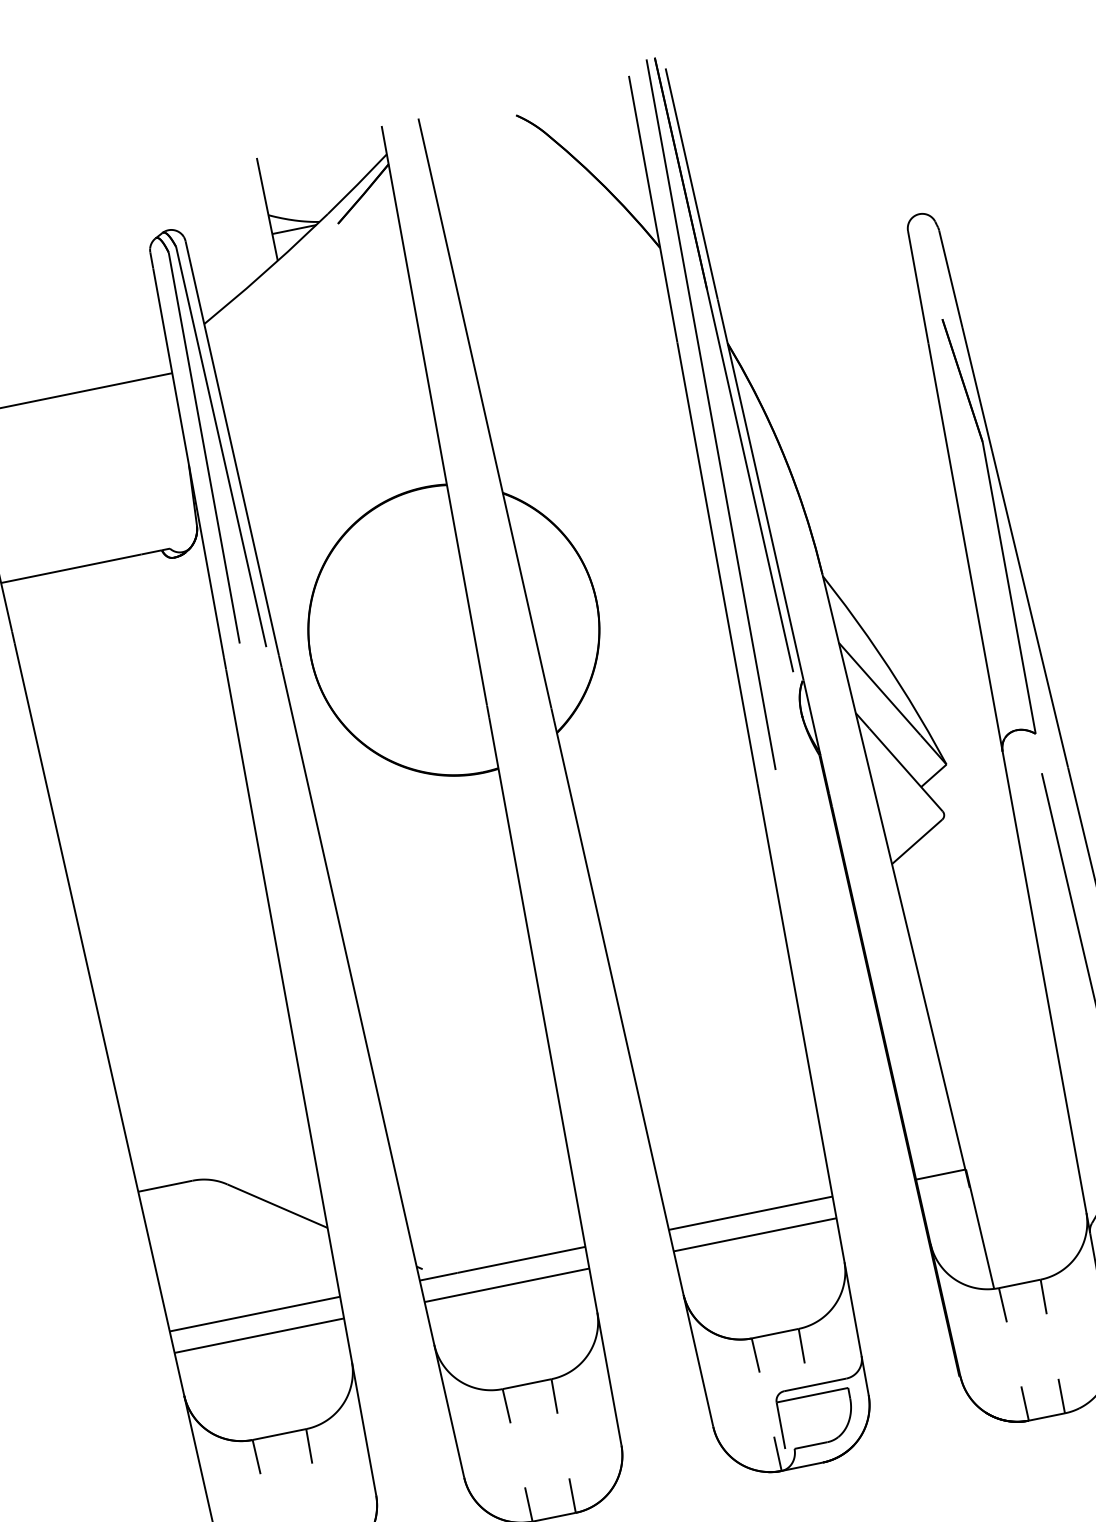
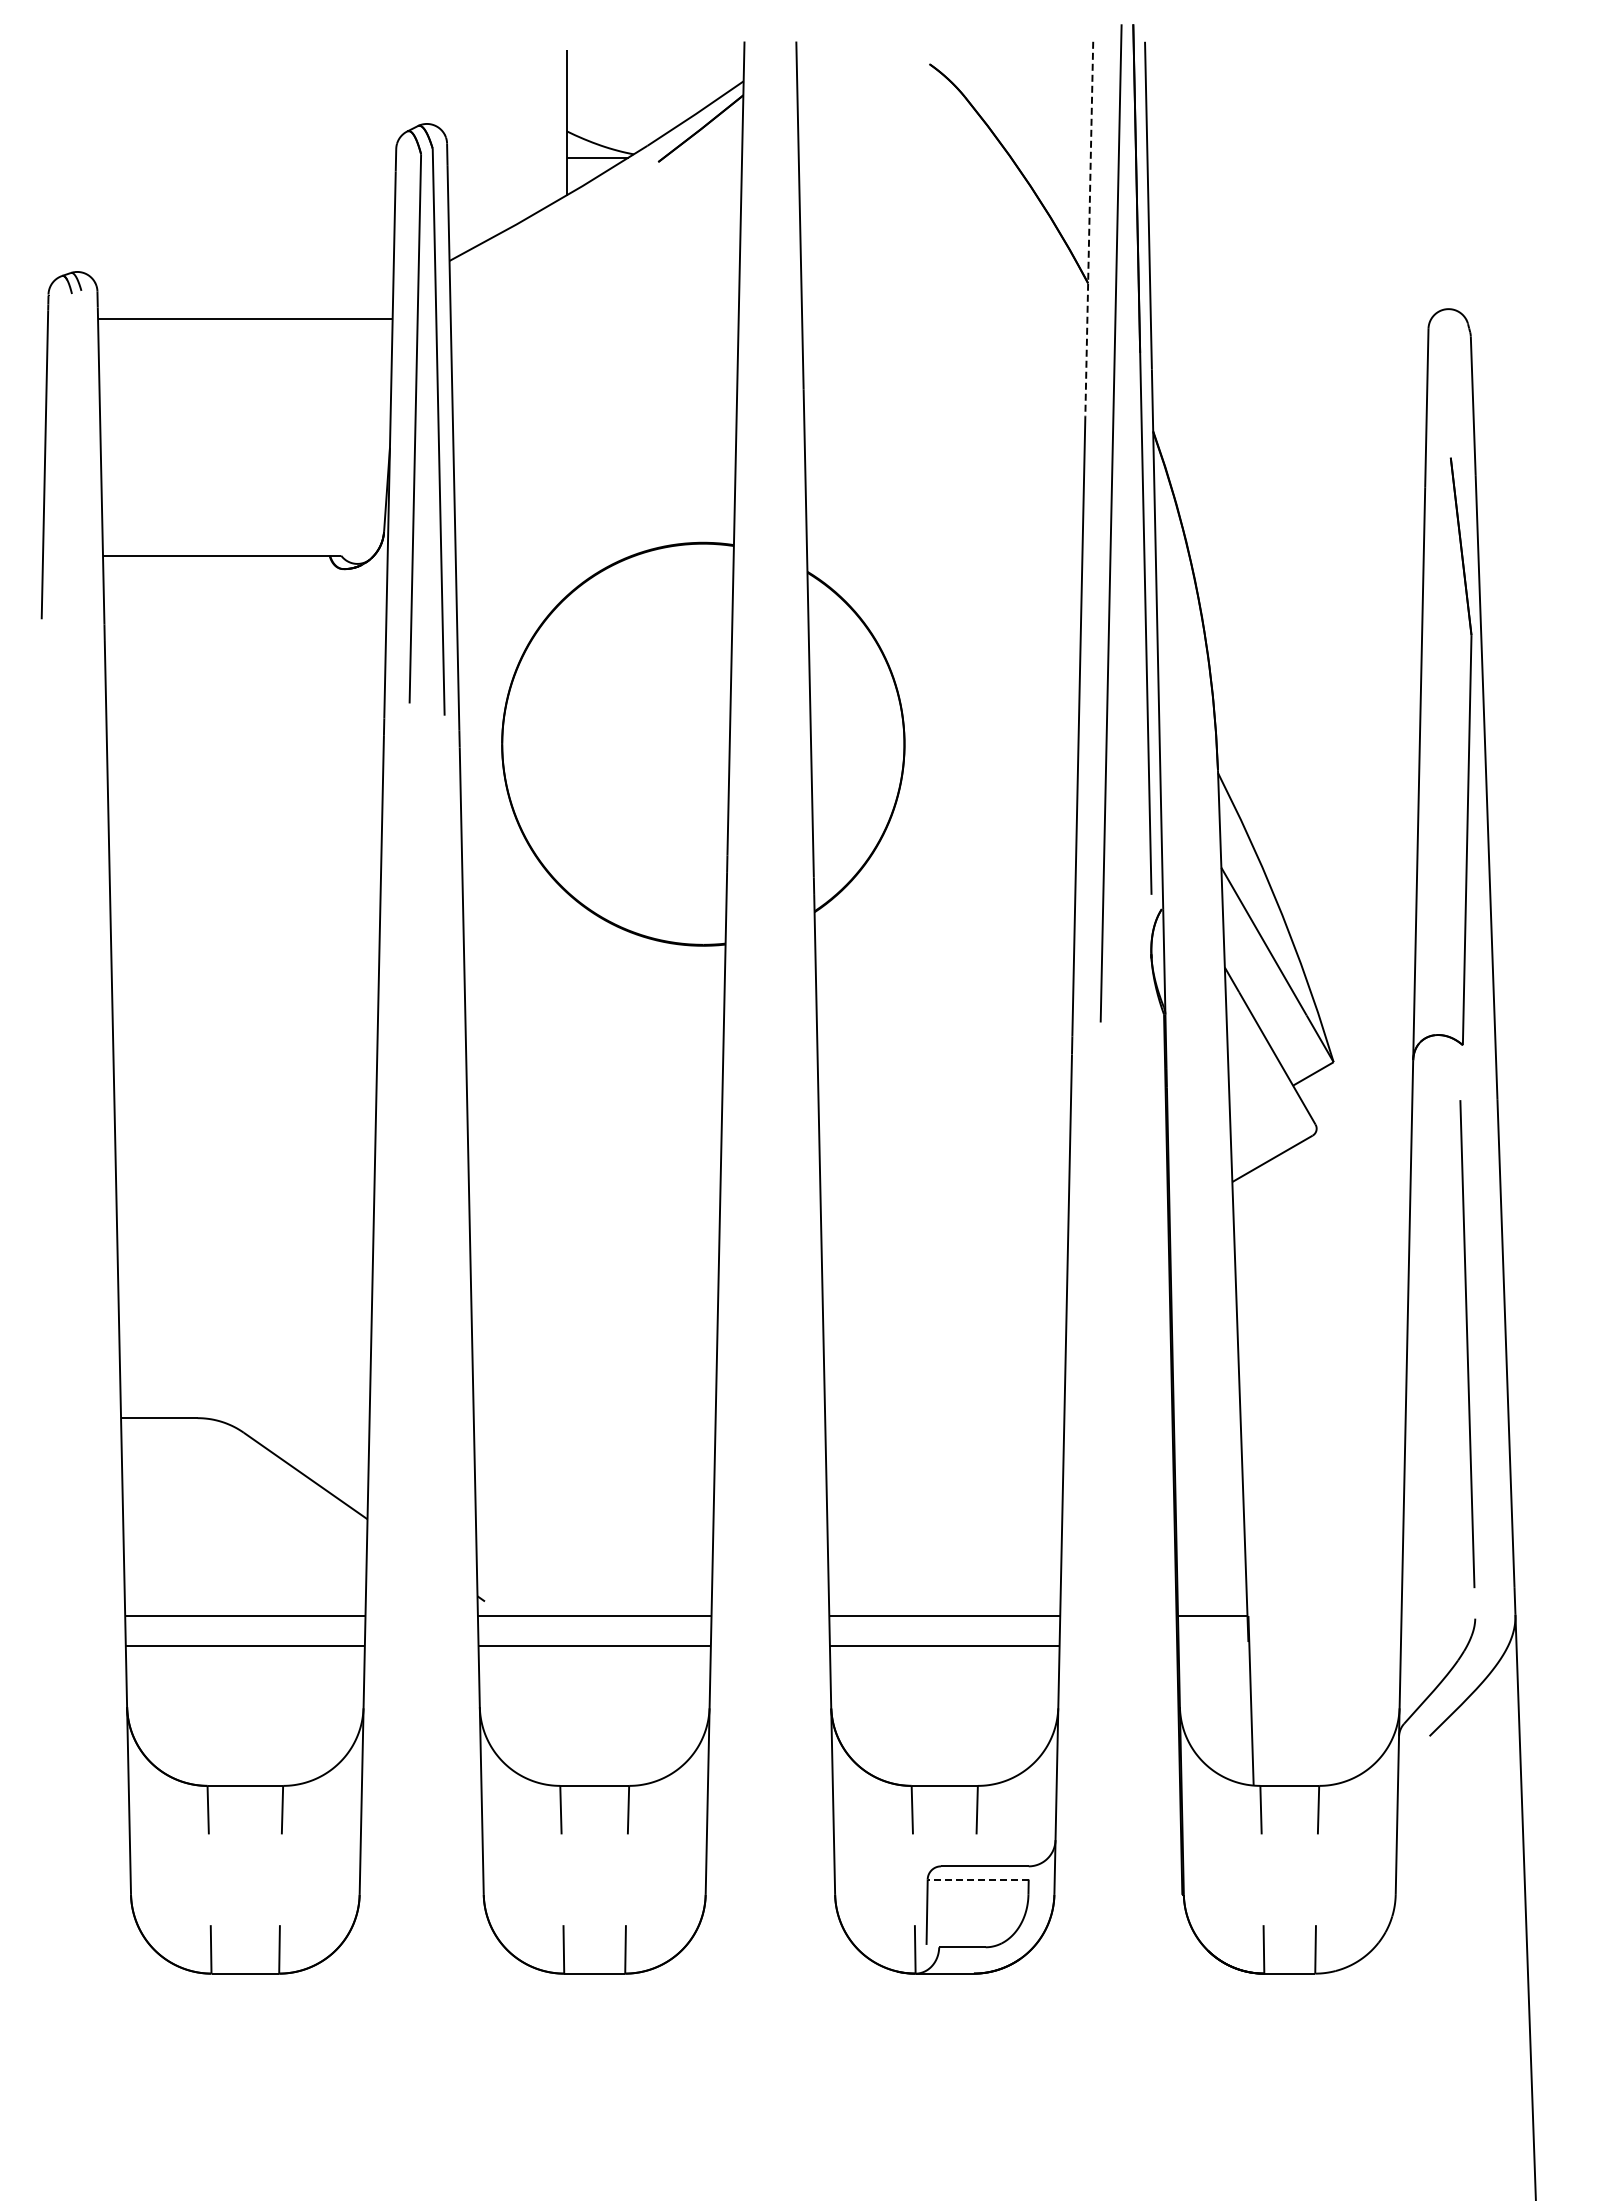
line: (653, 209) -> (1089, 229), solid -> dashed
line: (812, 1395) -> (978, 1879), solid -> dashed

